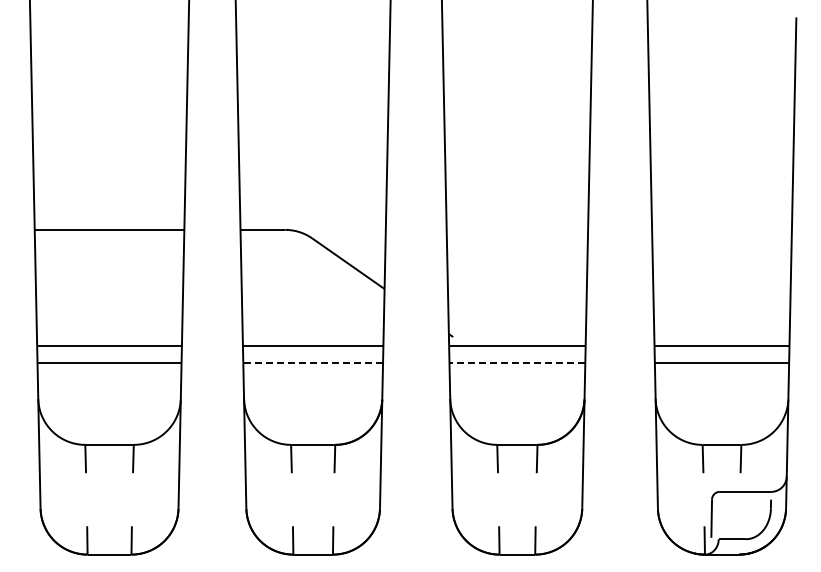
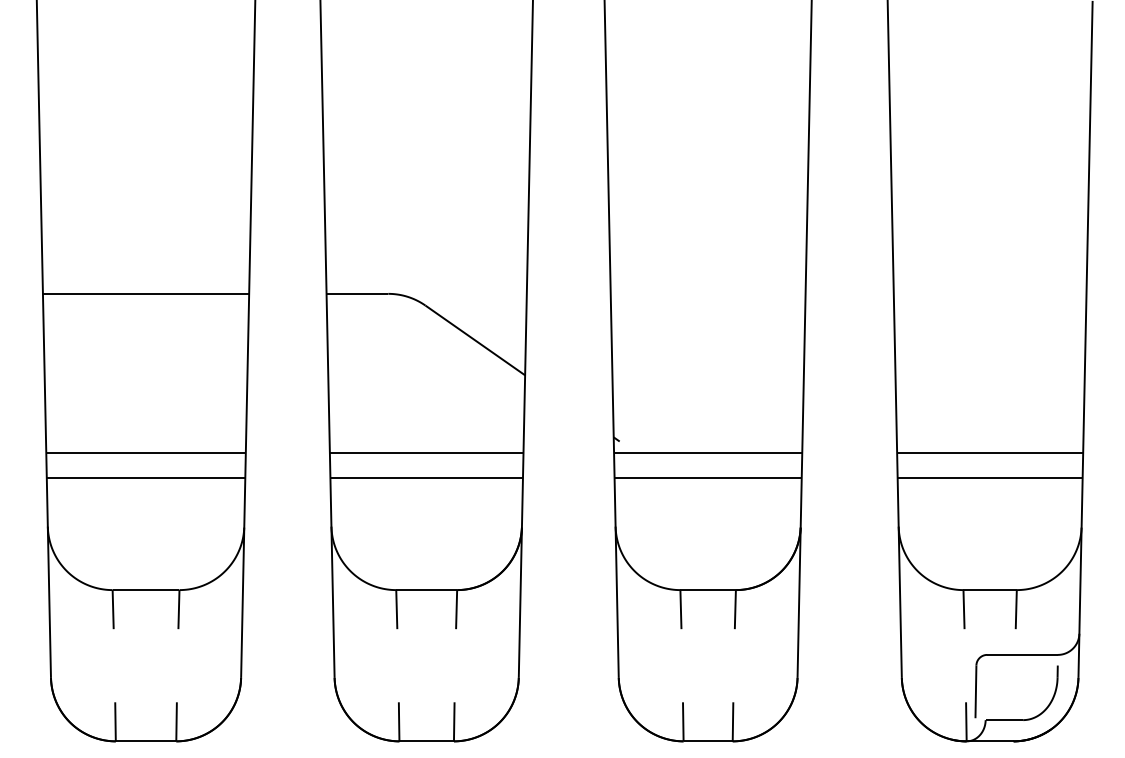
line: (313, 363) -> (427, 477), dashed -> solid
line: (517, 363) -> (708, 477), dashed -> solid

